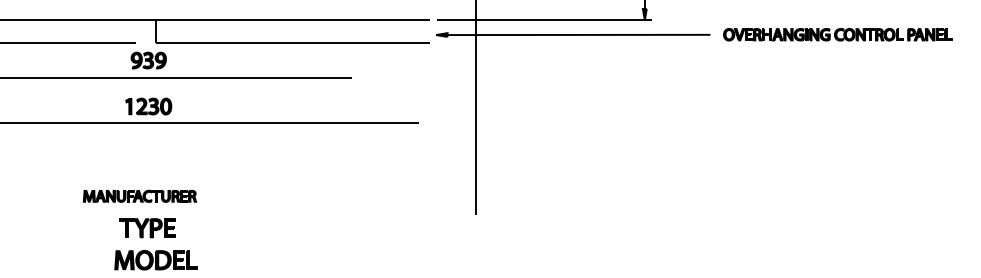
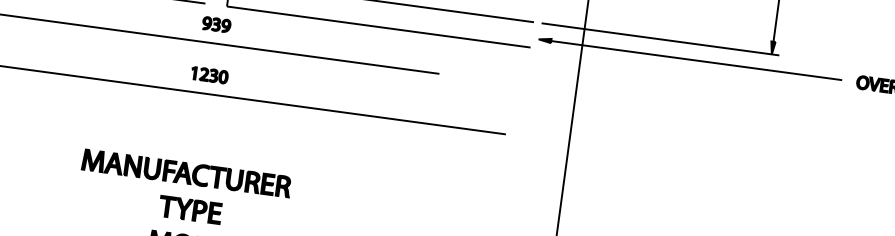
part: (148, 60) -> (216, 24), size x0.71
part: (148, 105) -> (209, 74), size x0.71
part: (139, 196) -> (186, 173), size x1.67

